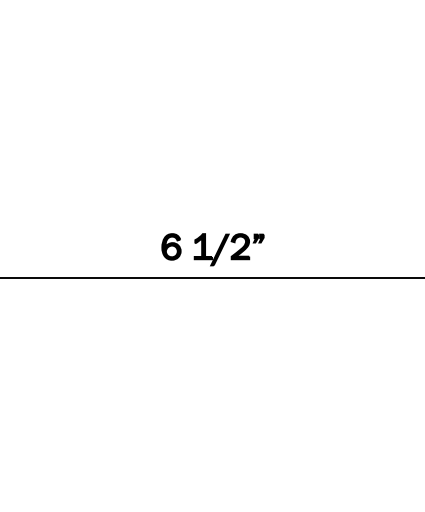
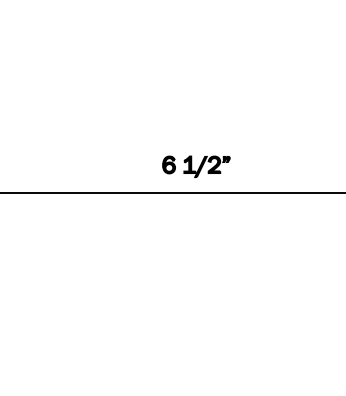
part: (212, 249) -> (195, 166), size x0.7

